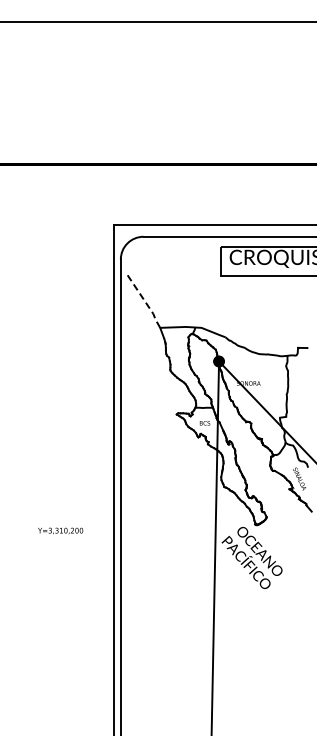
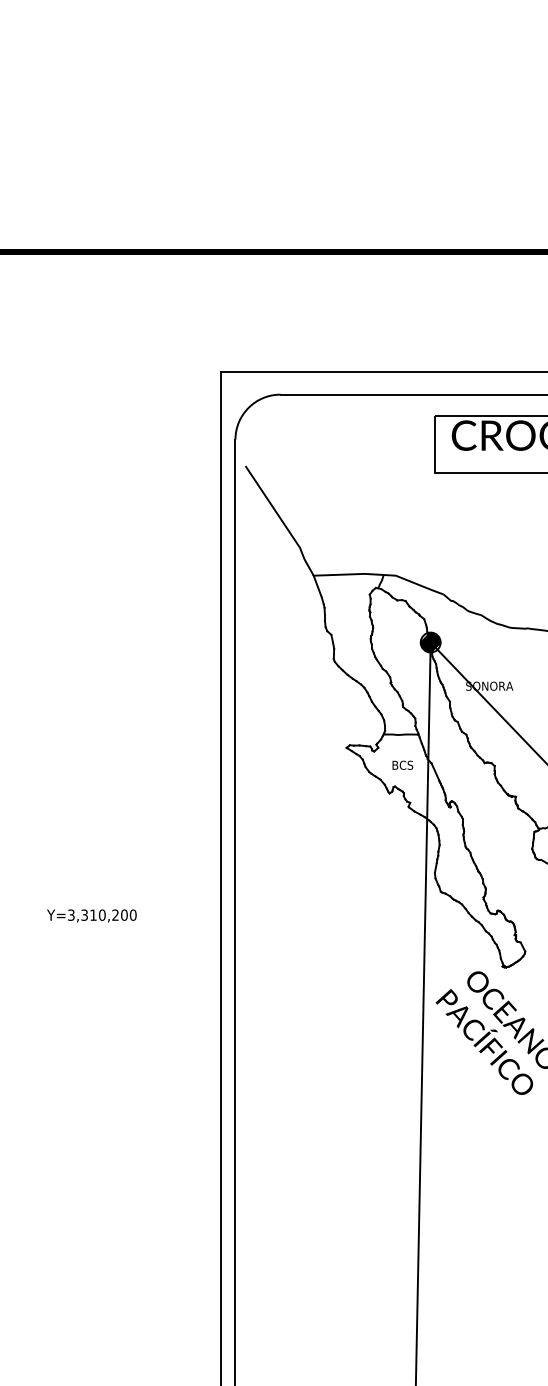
line: (144, 300) -> (282, 521), dashed -> solid
text: (60, 530) -> (91, 914), moved

